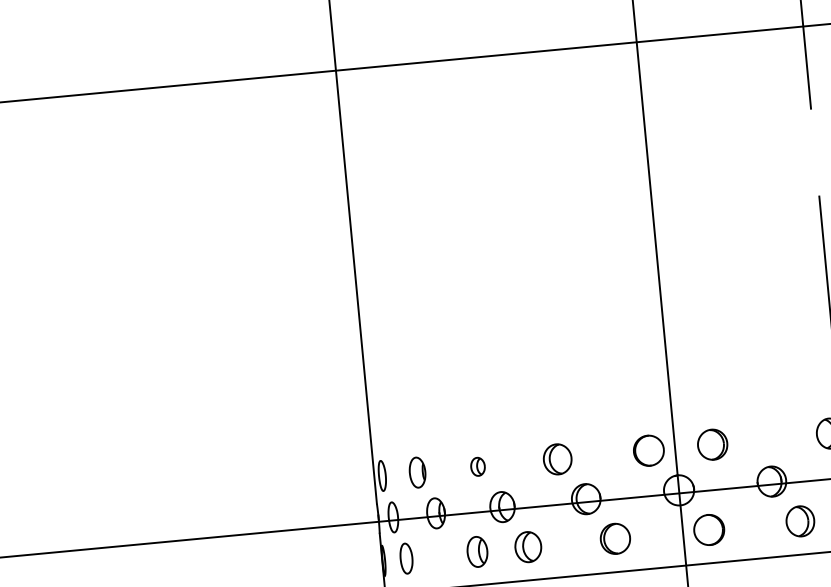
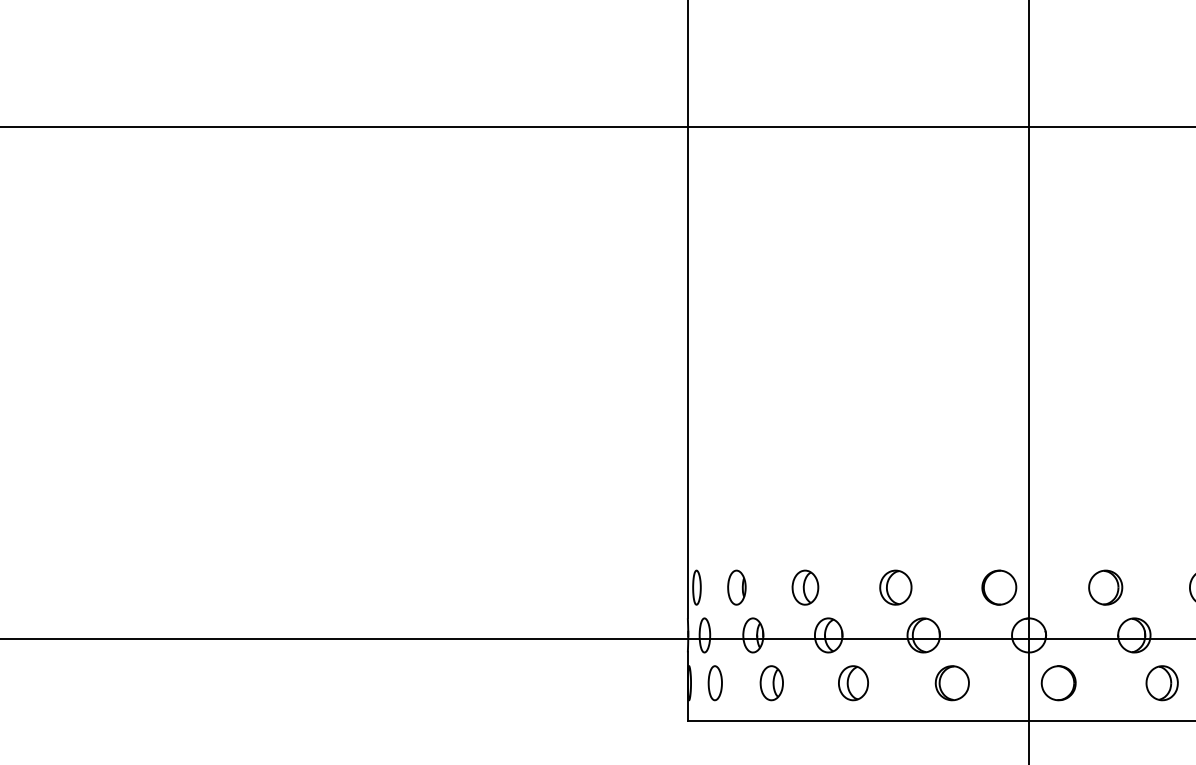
part: (712, 444) -> (1105, 587), moved
part: (478, 466) -> (805, 587), size x1.67
part: (477, 552) -> (771, 683), moved

